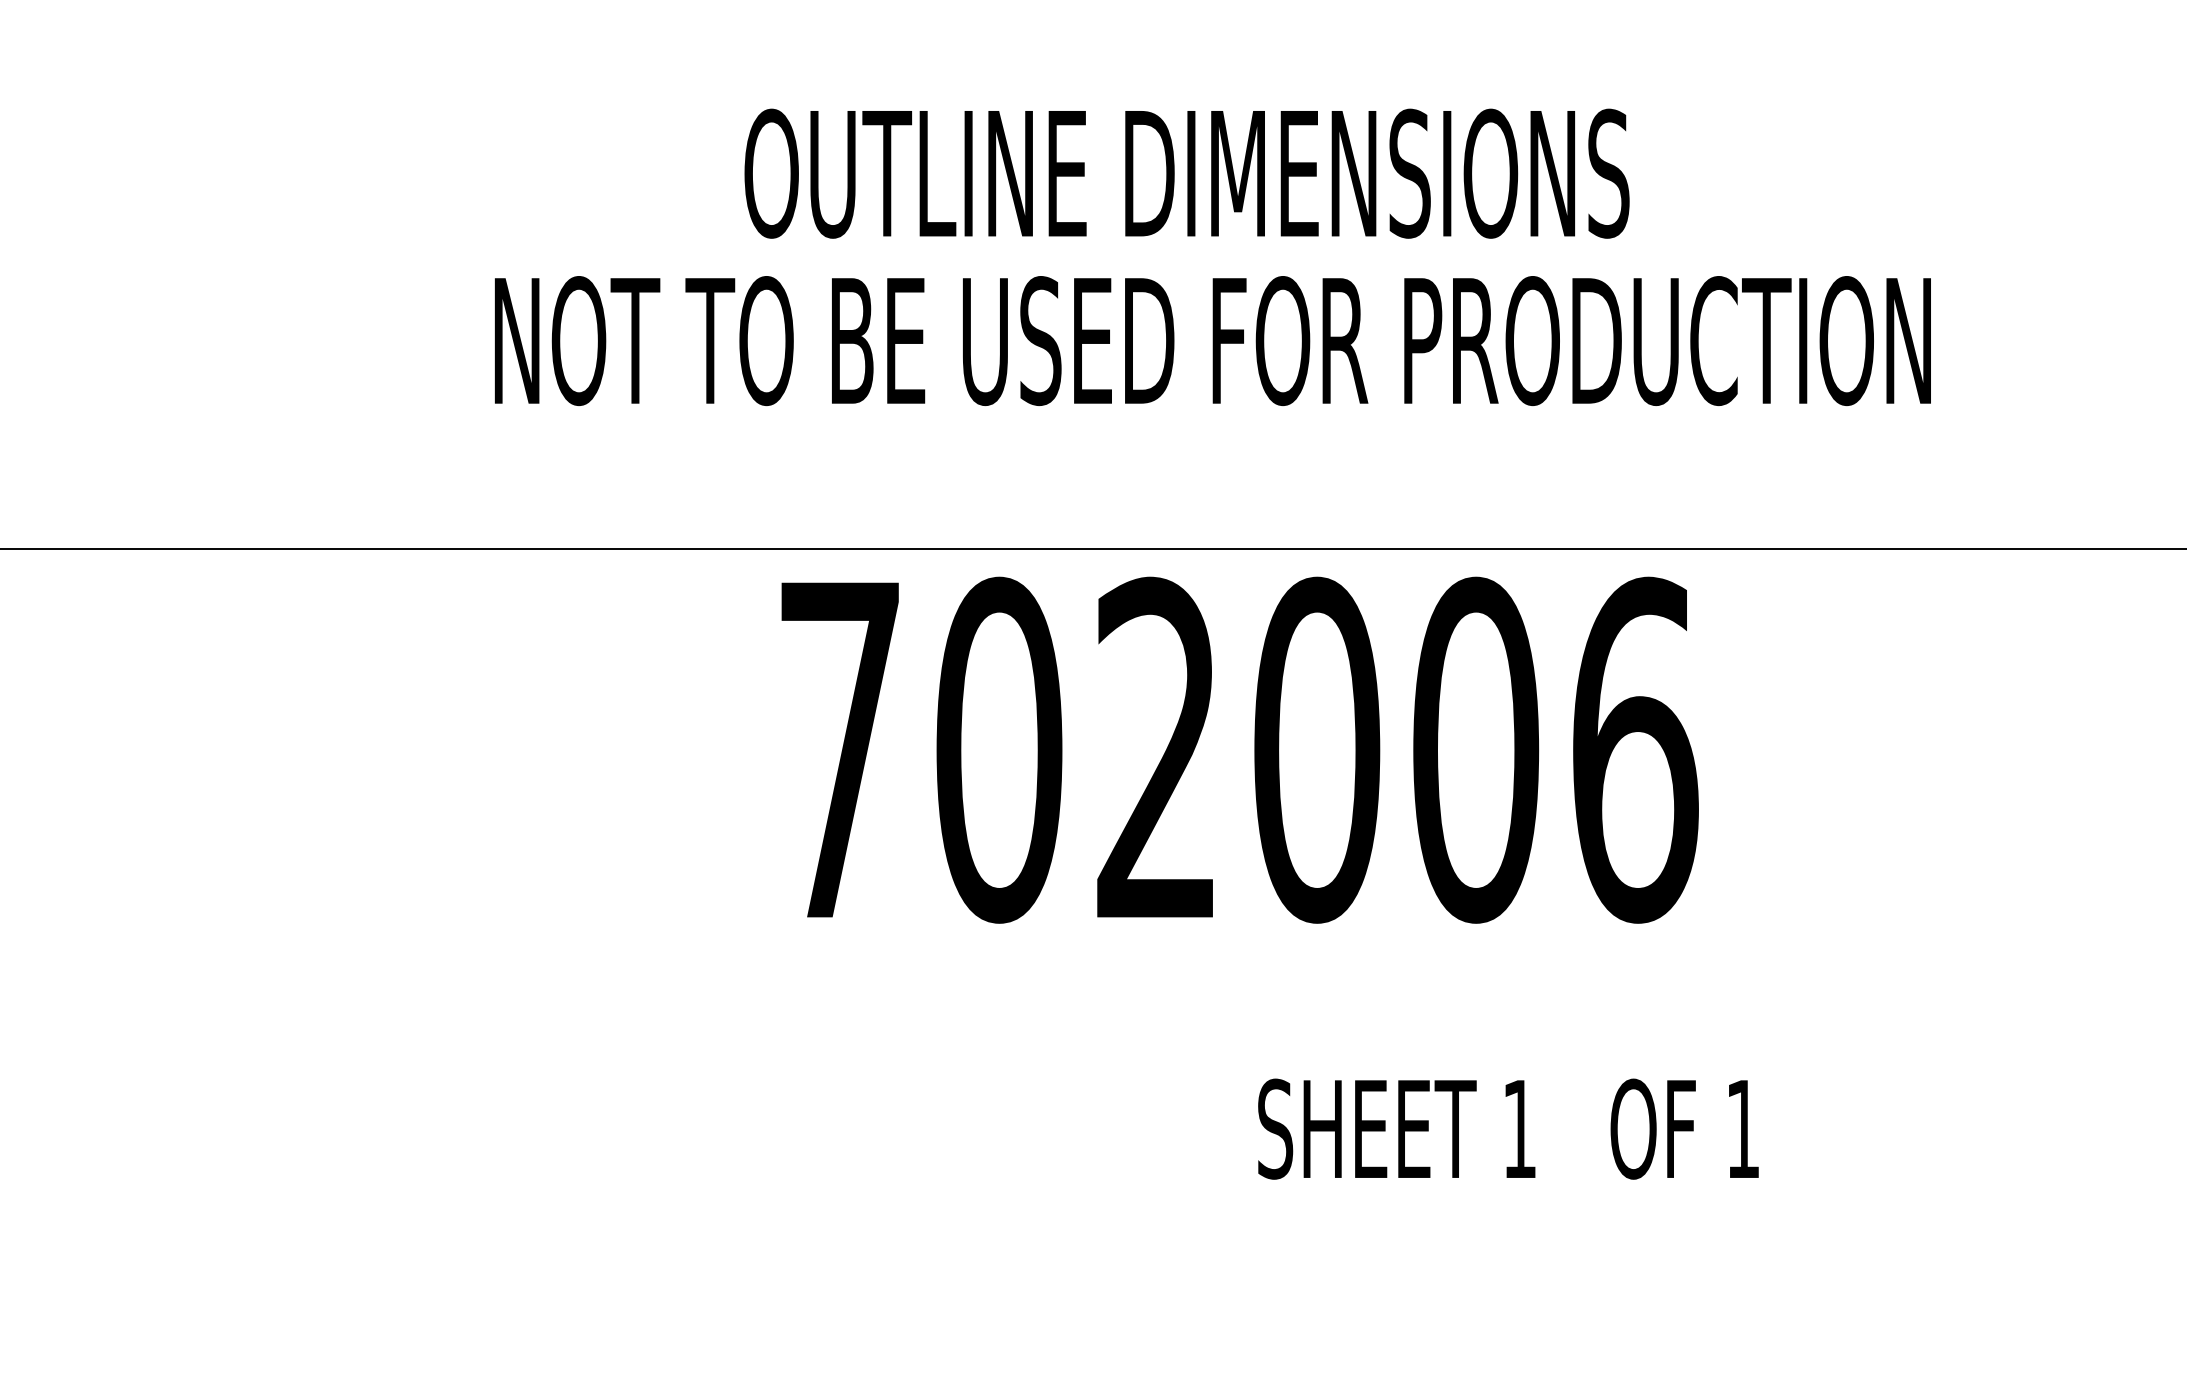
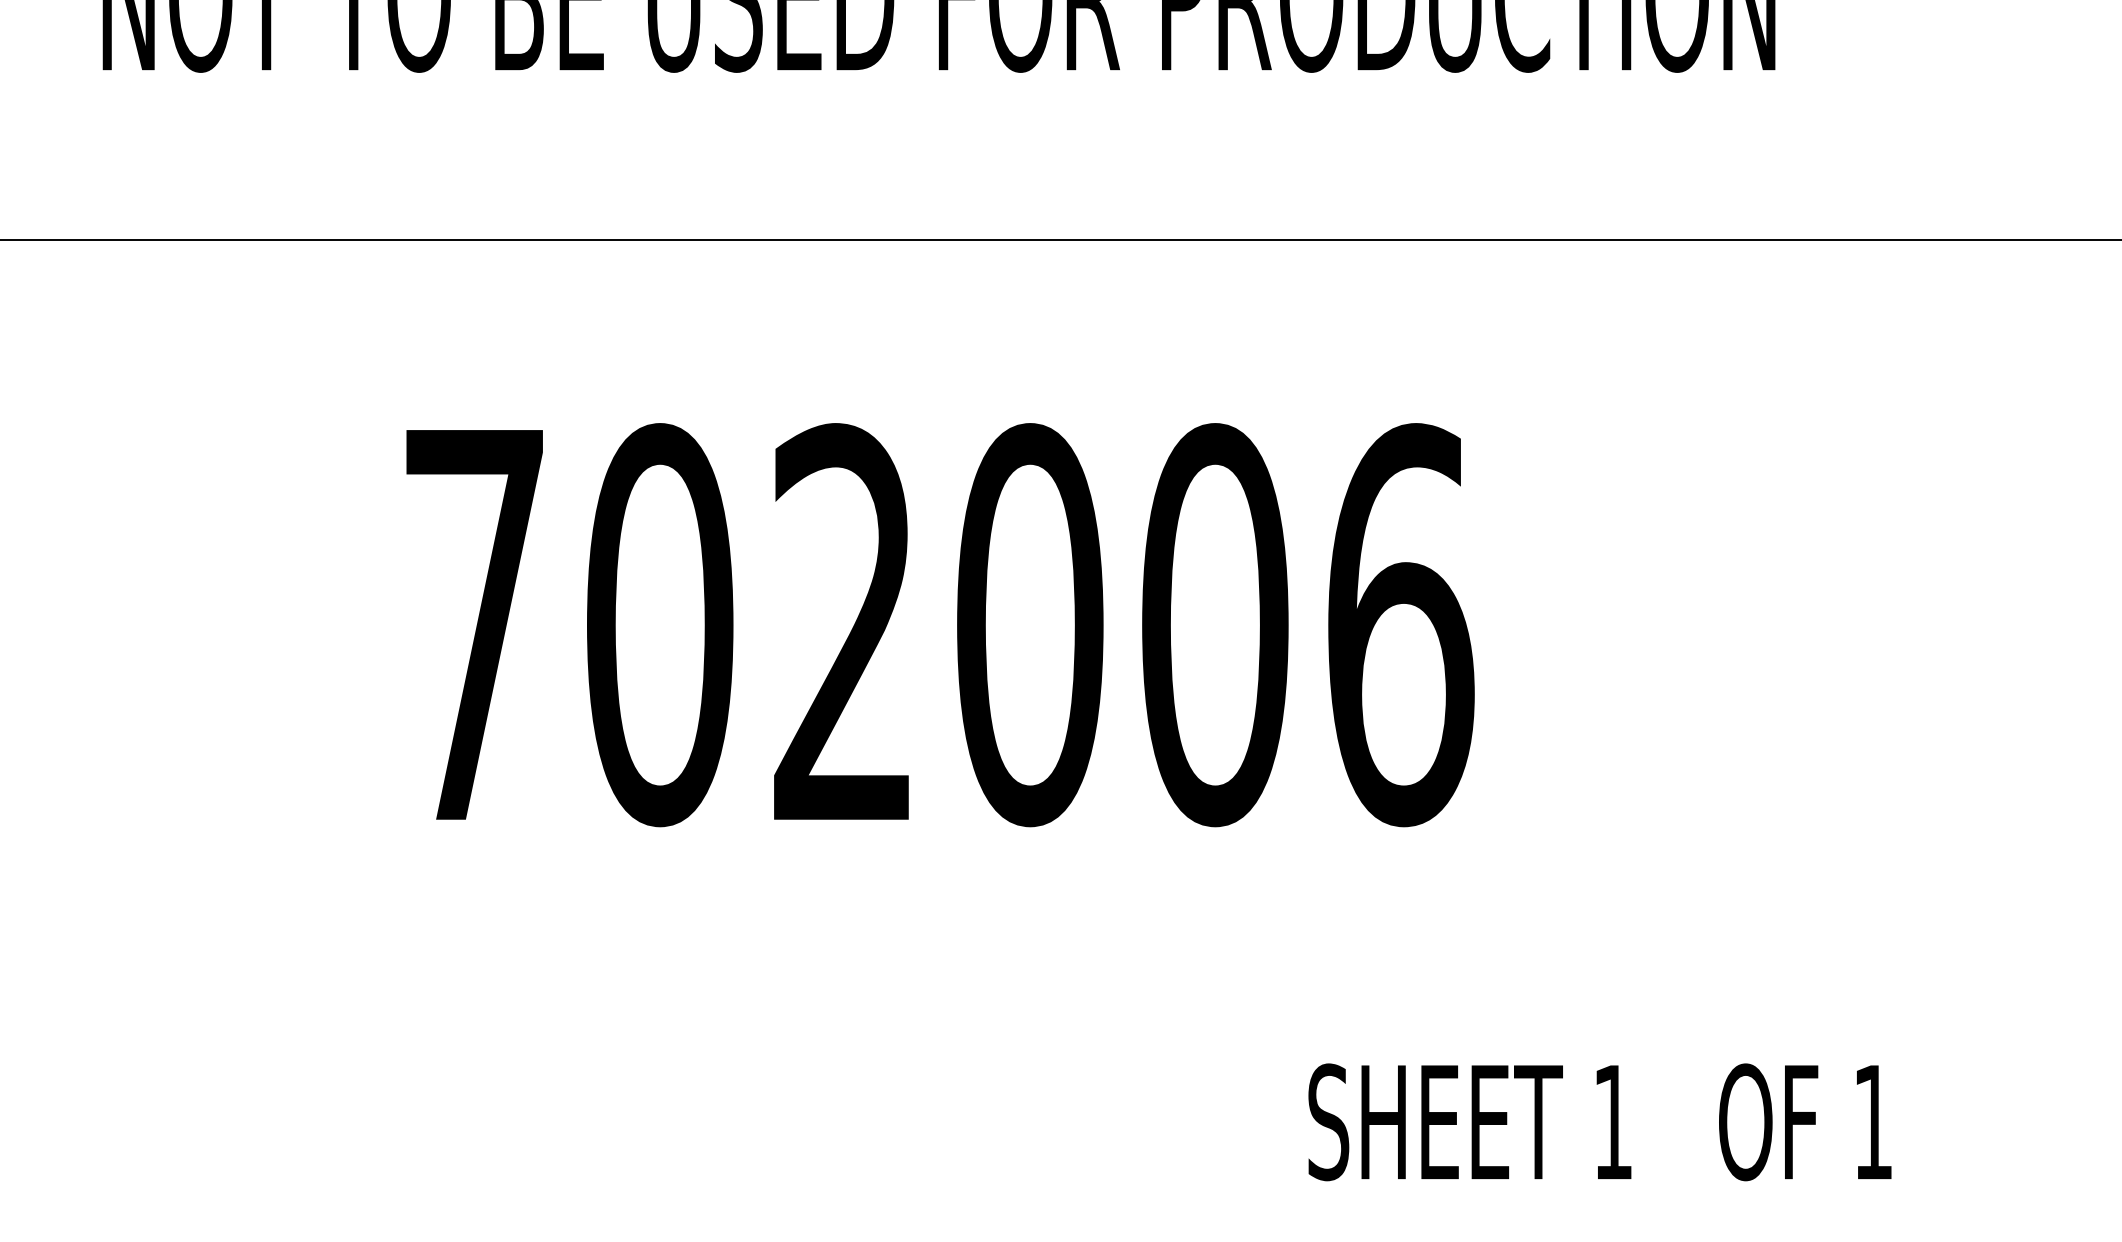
text: (1239, 749) -> (939, 624), moved
text: (1508, 1128) -> (1600, 1121), moved

